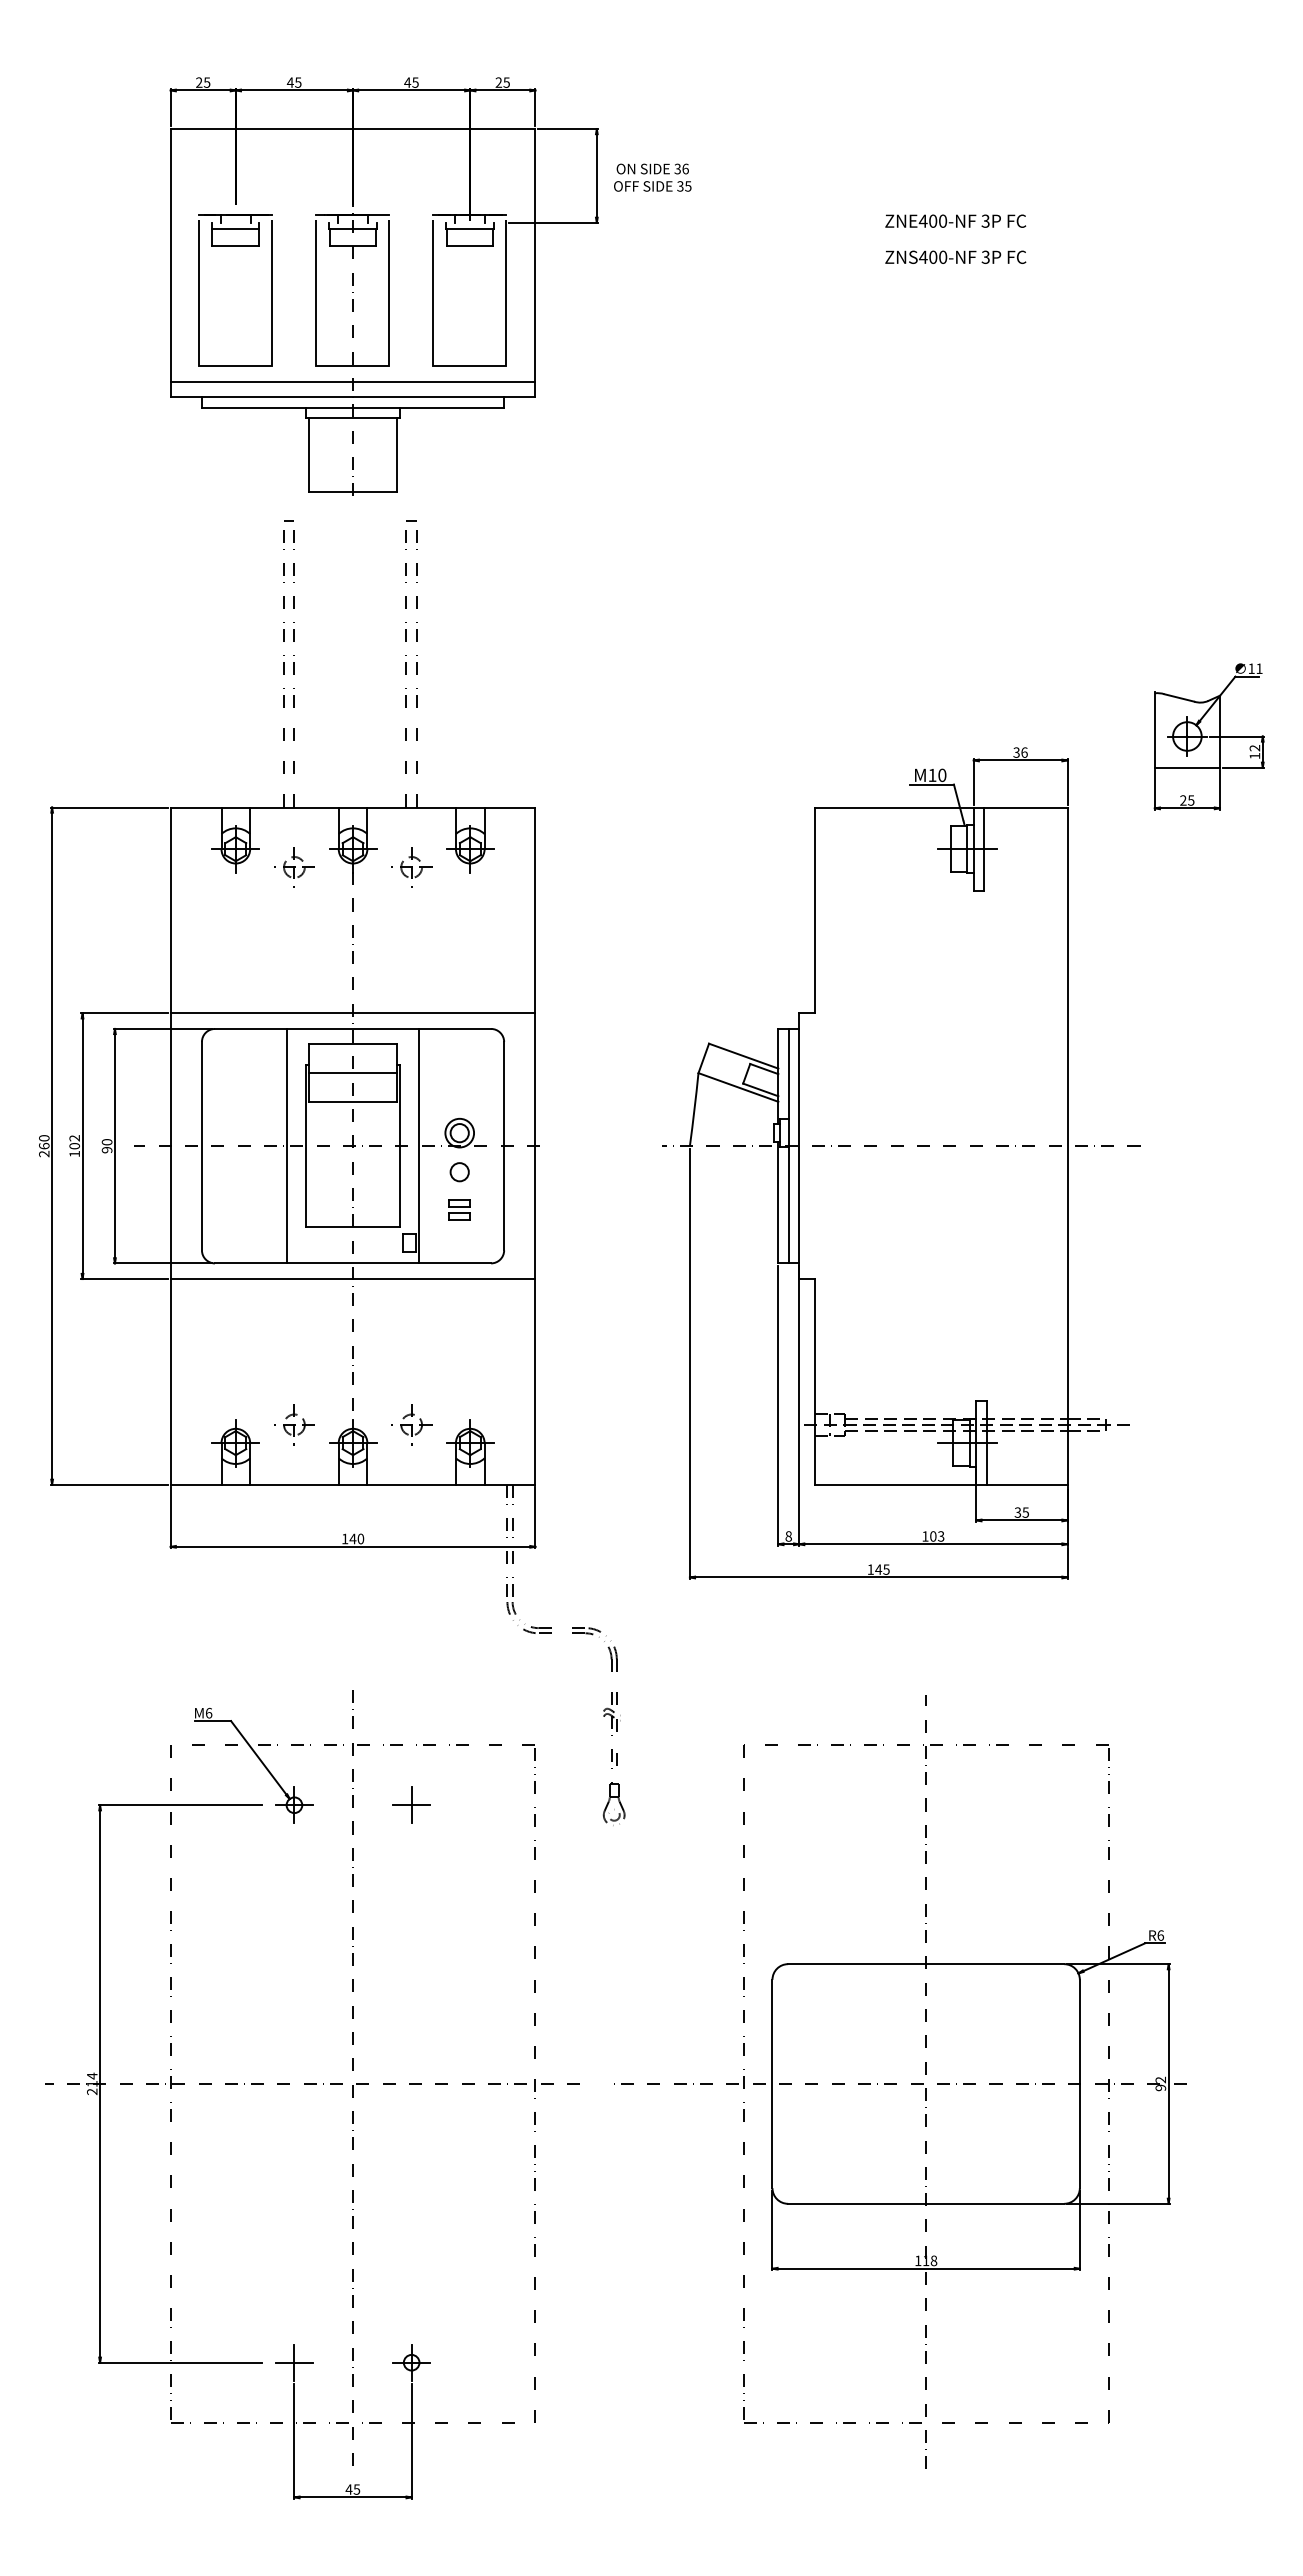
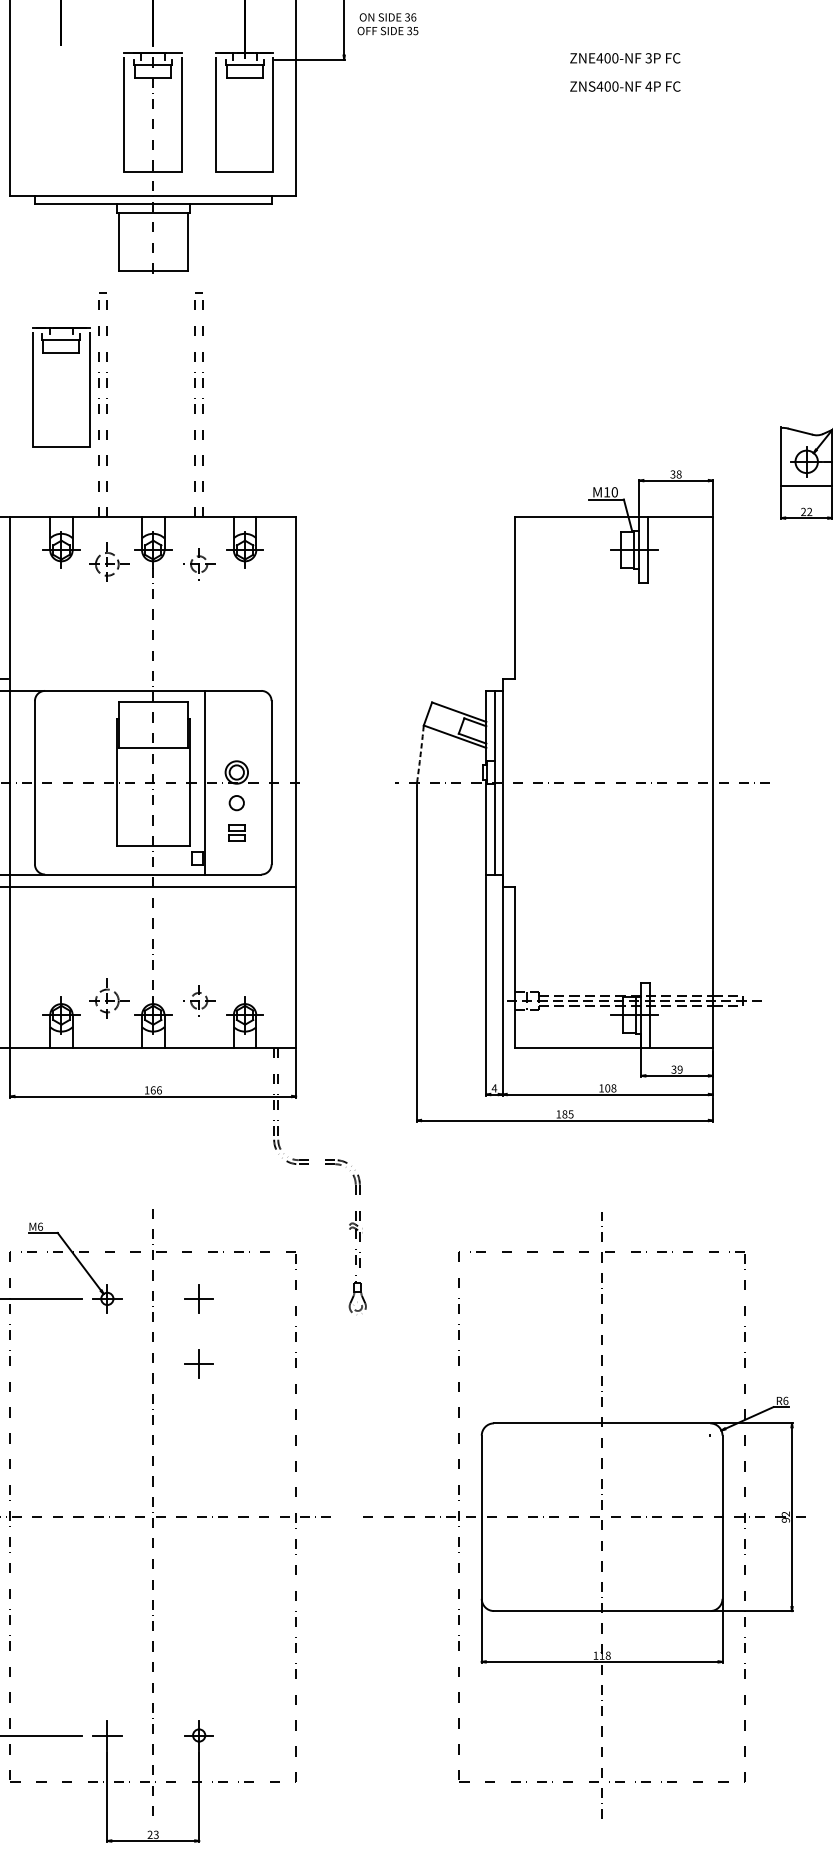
text: (985, 256) -> (648, 85), 3P -> 4P
part: (199, 290) -> (33, 387), moved
line: (352, 381) -> (152, 183), removed
text: (1024, 752) -> (679, 474), 36 -> 38
text: (1191, 800) -> (809, 511), 25 -> 22
part: (294, 867) -> (107, 564), size x1.4
line: (352, 1013) -> (152, 678), removed
line: (352, 1073) -> (152, 725), removed
arc: (694, 1109) -> (420, 753), solid -> dashed
line: (286, 1145) -> (101, 782), removed
part: (294, 1424) -> (107, 1000), size x1.4
text: (1025, 1512) -> (679, 1069), 35 -> 39
text: (788, 1536) -> (494, 1088), 8 -> 4
text: (941, 1536) -> (614, 1088), 103 -> 108
text: (356, 1538) -> (155, 1089), 140 -> 166
text: (878, 1569) -> (564, 1114), 145 -> 185
part: (411, 1887) -> (199, 1363), added
text: (352, 2489) -> (152, 1834), 45 -> 23

